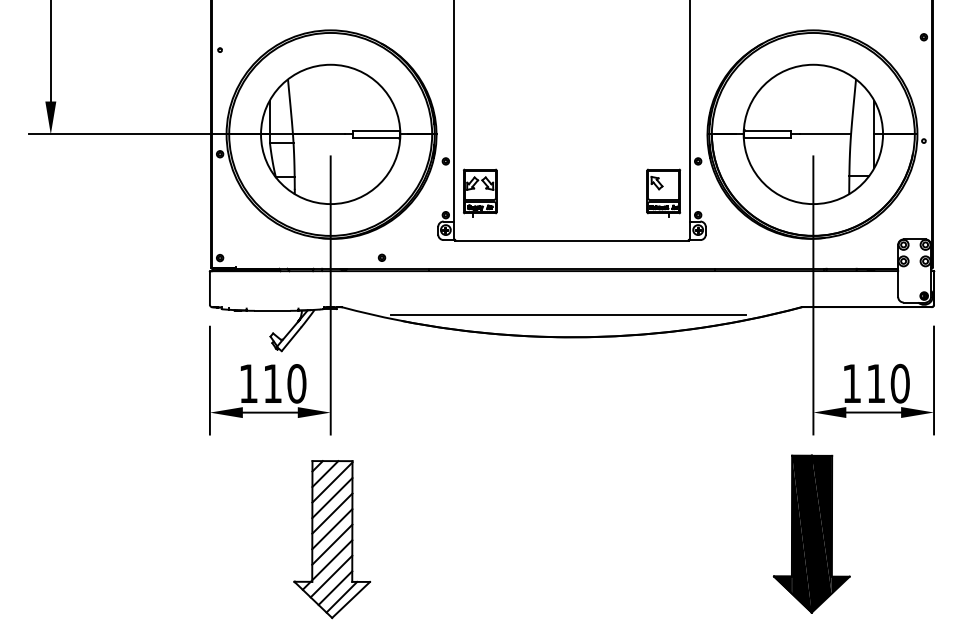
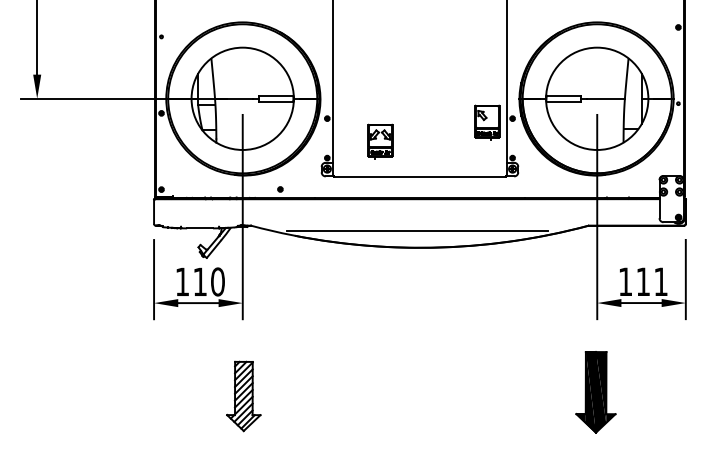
part: (480, 192) -> (380, 141), moved
part: (663, 192) -> (487, 122), moved
text: (899, 383) -> (660, 281), 110 -> 111
part: (811, 533) -> (595, 391), size x0.7
part: (331, 539) -> (243, 396), size x0.6

